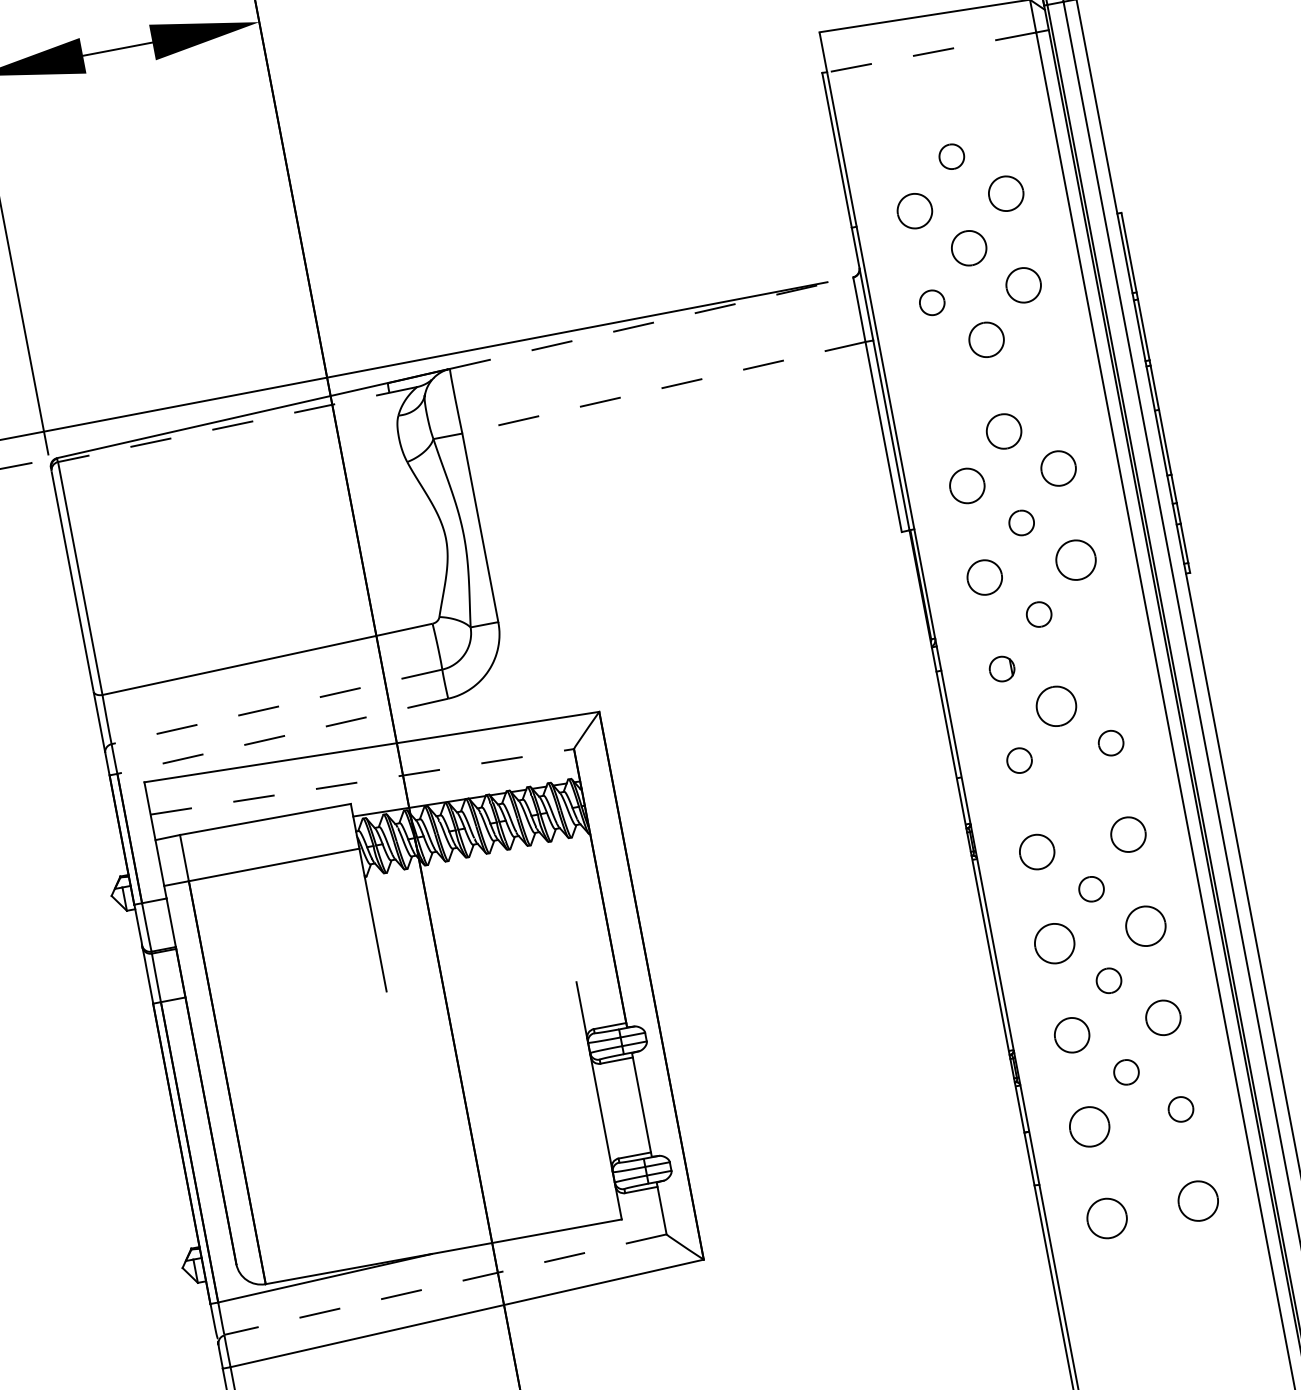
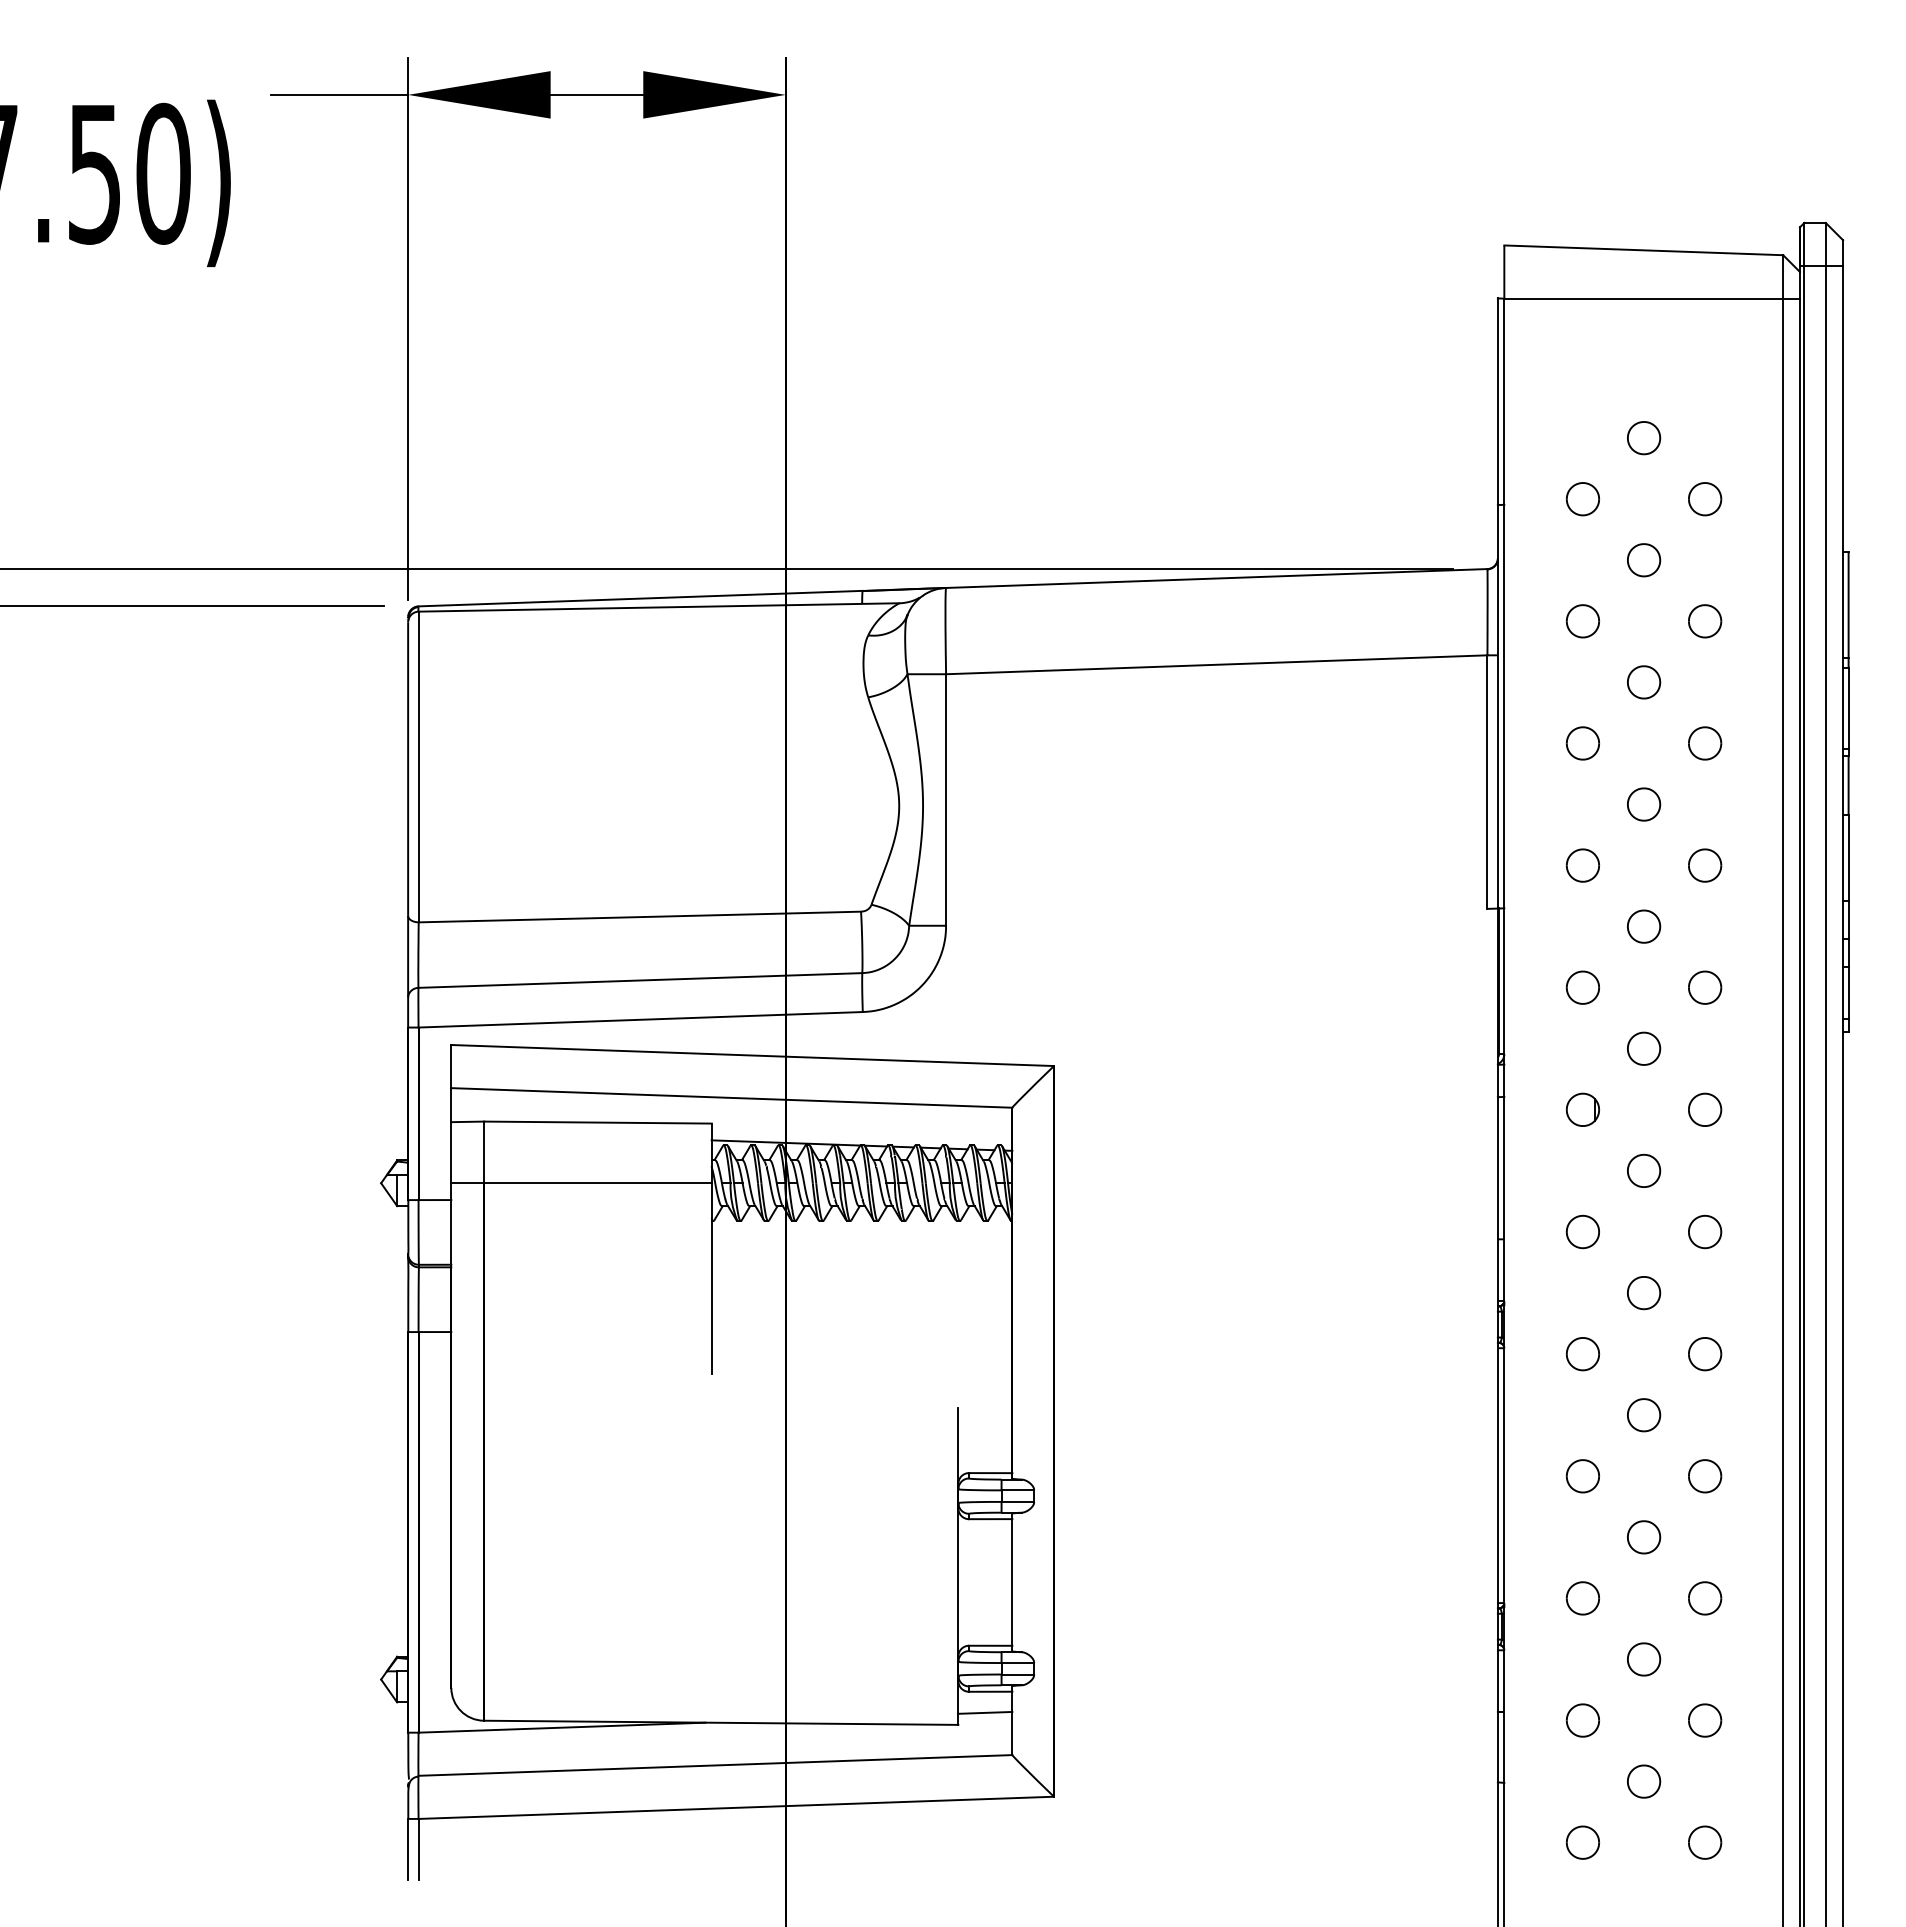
line: (931, 52) -> (1643, 298), dashed -> solid
part: (1006, 193) -> (1705, 499), size x0.71
part: (914, 211) -> (1582, 499), size x0.71
part: (969, 248) -> (1644, 560), size x0.71
part: (1024, 285) -> (1705, 621), size x0.71
line: (651, 323) -> (1216, 578), dashed -> solid
part: (987, 339) -> (1644, 682), size x0.71
part: (1041, 376) -> (1705, 743), added
line: (663, 387) -> (1216, 664), dashed -> solid
part: (949, 394) -> (1582, 743), added
line: (237, 424) -> (658, 607), dashed -> solid
part: (1004, 431) -> (1644, 804), size x0.71
part: (1059, 468) -> (1705, 865), size x0.71
part: (966, 485) -> (1582, 865), size x0.71
part: (1076, 559) -> (1705, 987), size x0.62
part: (984, 577) -> (1582, 987), size x0.71
part: (1093, 651) -> (1705, 1109), added
part: (1056, 705) -> (1644, 1170), size x0.62
line: (276, 707) -> (639, 980), dashed -> solid
line: (282, 736) -> (640, 1019), dashed -> solid
line: (362, 781) -> (731, 1097), dashed -> solid
part: (1074, 797) -> (1644, 1293), added
part: (1128, 834) -> (1705, 1354), size x0.71
part: (1036, 852) -> (1582, 1354), size x0.71
part: (1146, 926) -> (1705, 1476), size x0.62
part: (1054, 944) -> (1582, 1476), size x0.62
part: (1163, 1017) -> (1705, 1598), size x0.71
part: (1071, 1035) -> (1582, 1598), size x0.71
part: (1089, 1126) -> (1582, 1720), size x0.62
part: (1144, 1163) -> (1644, 1781), added
part: (1198, 1200) -> (1705, 1842), size x0.62
line: (640, 1206) -> (985, 1712), added
part: (1106, 1218) -> (1582, 1842), size x0.62
line: (444, 1284) -> (714, 1765), dashed -> solid

